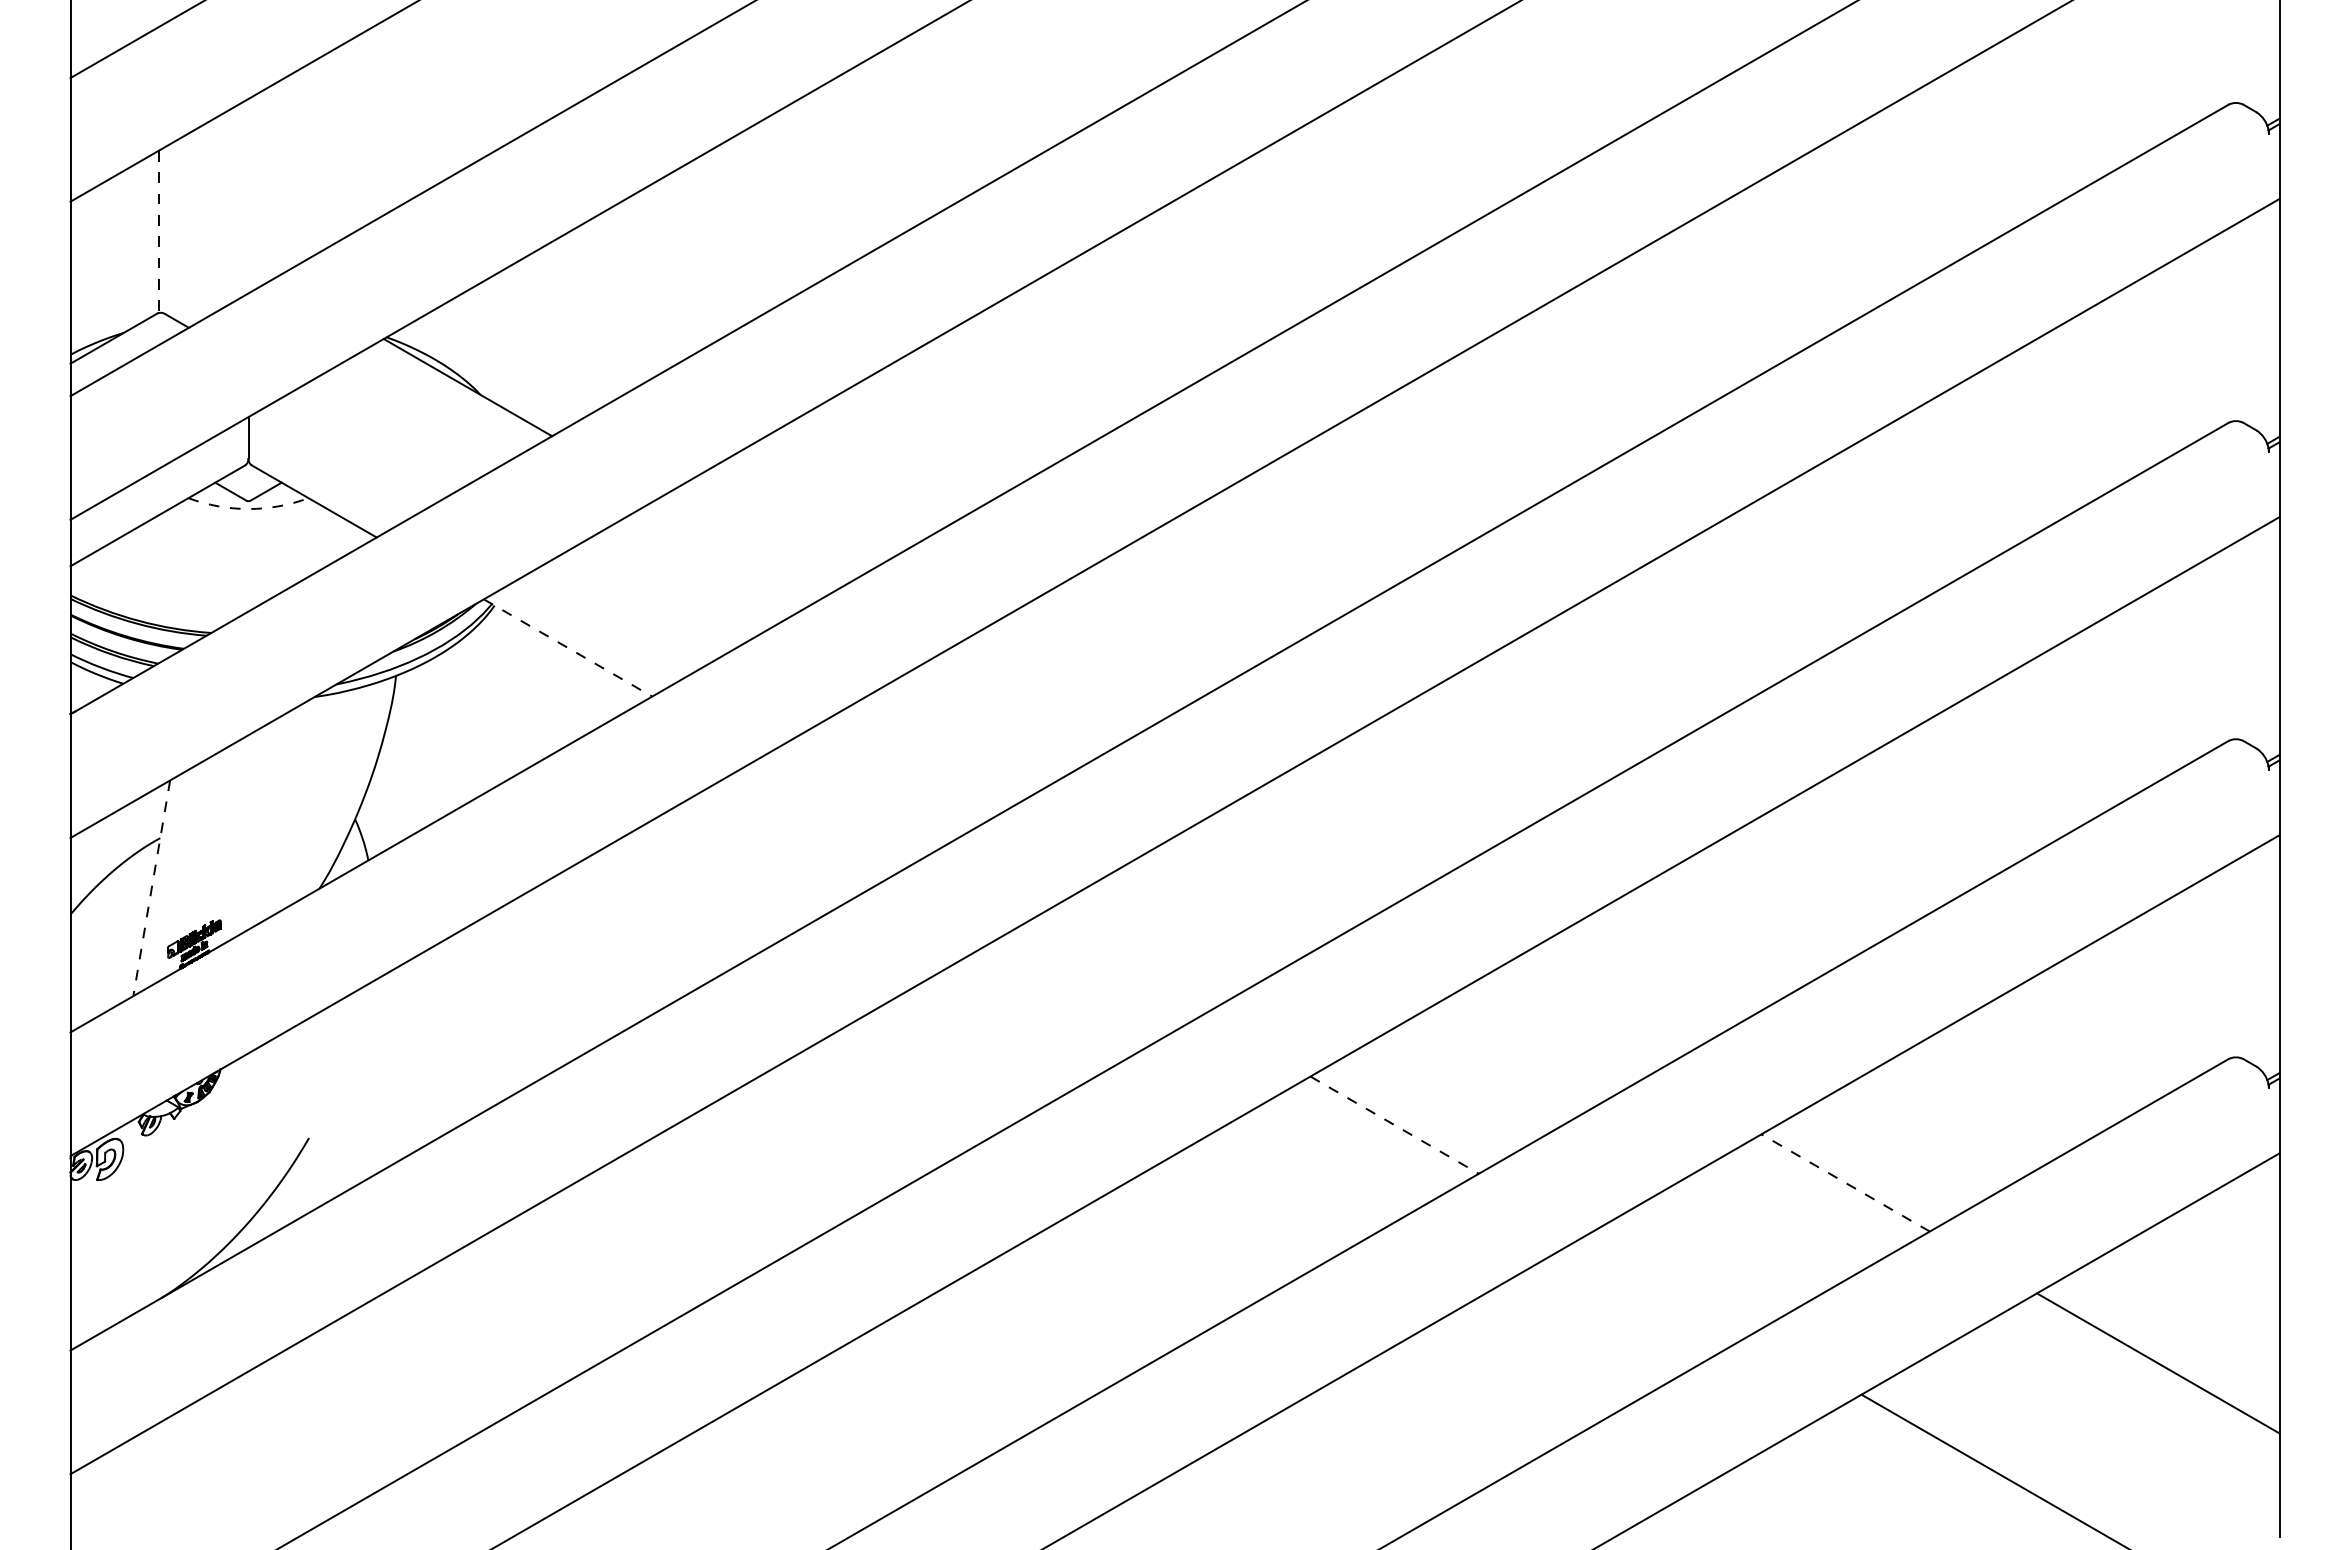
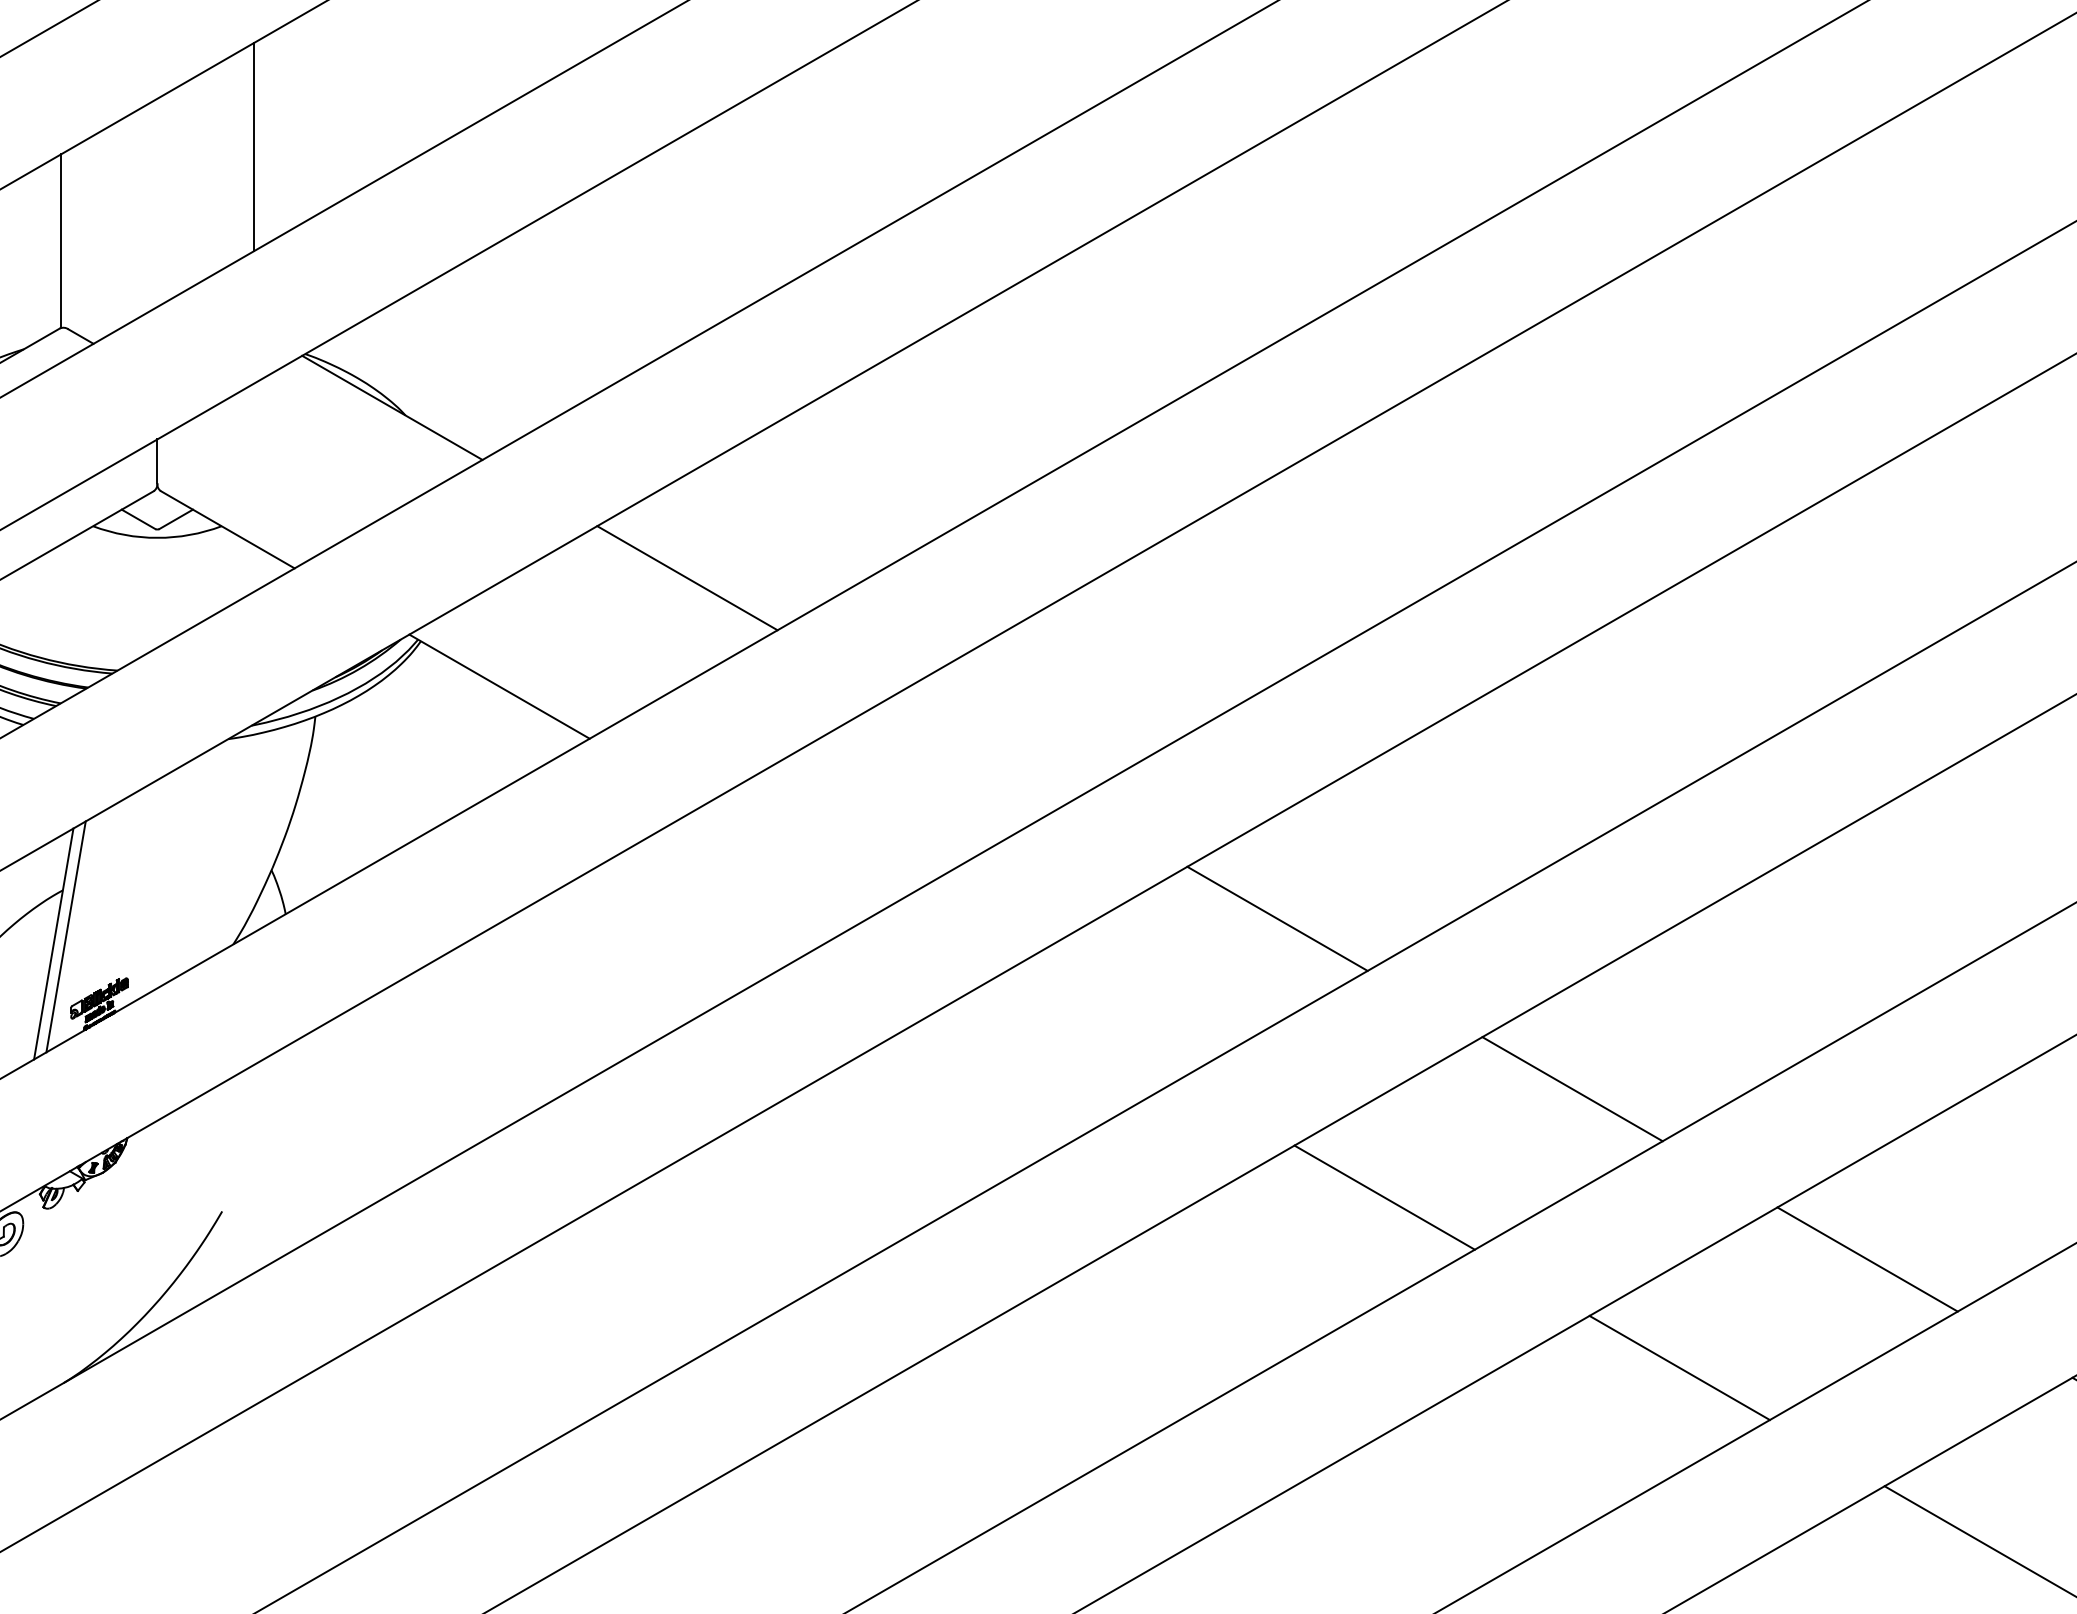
line: (338, 144) -> (253, 147), added
line: (158, 232) -> (60, 241), dashed -> solid
arc: (248, 509) -> (157, 538), dashed -> solid
line: (743, 546) -> (687, 578), added
line: (568, 648) -> (500, 687), dashed -> solid
line: (1294, 864) -> (1277, 918), added
line: (162, 881) -> (65, 936), added
line: (151, 888) -> (53, 944), dashed -> solid
line: (1569, 1023) -> (1571, 1088), added
line: (1395, 1125) -> (1385, 1198), dashed -> solid
line: (1845, 1182) -> (1867, 1259), dashed -> solid
line: (1670, 1283) -> (1680, 1367), added

